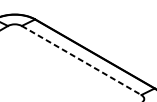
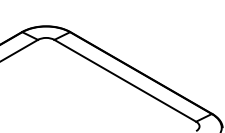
line: (81, 60) -> (125, 80), dashed -> solid

